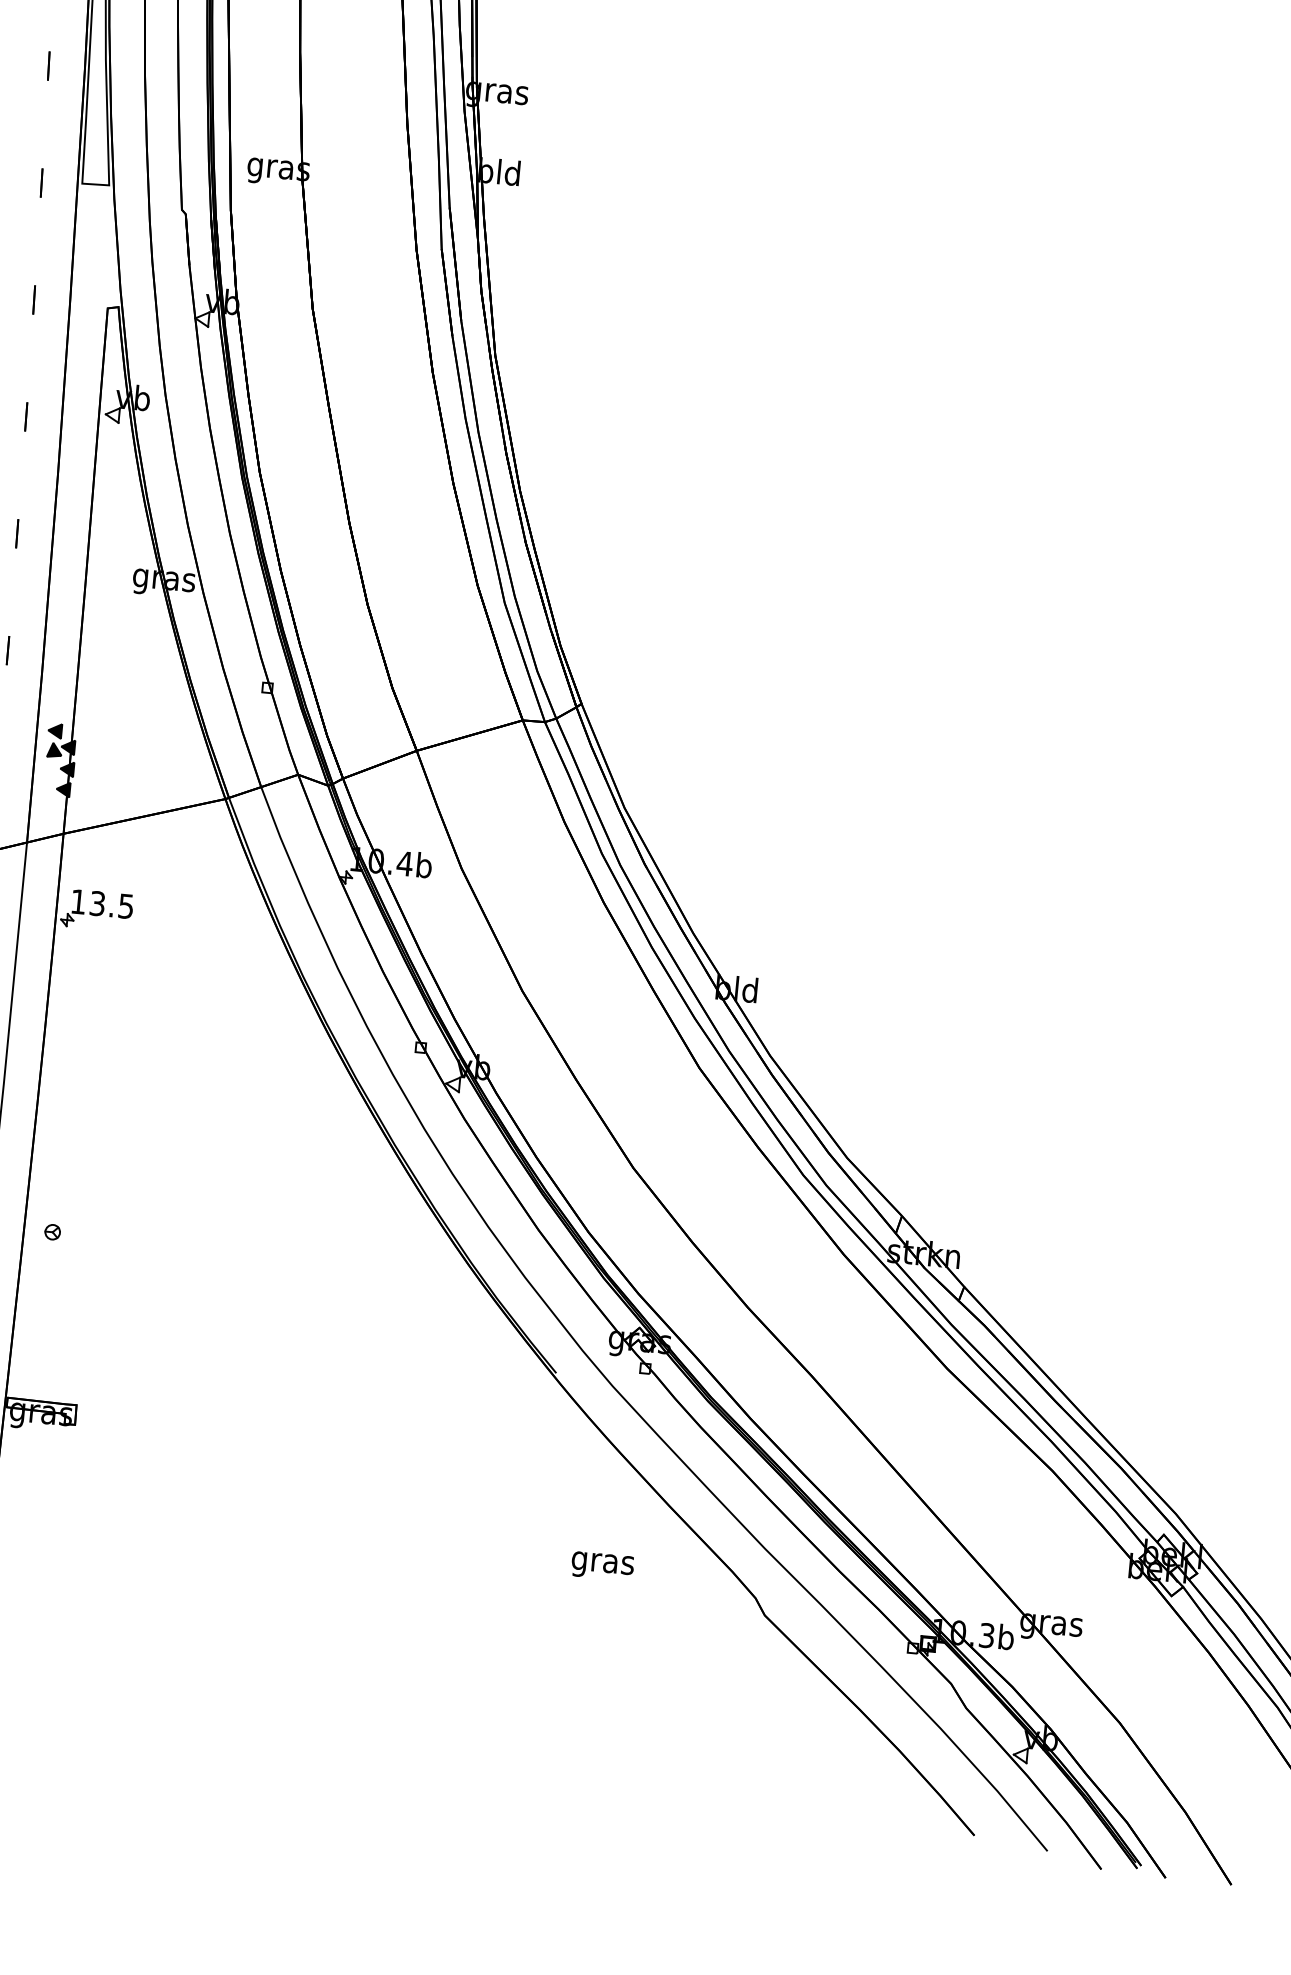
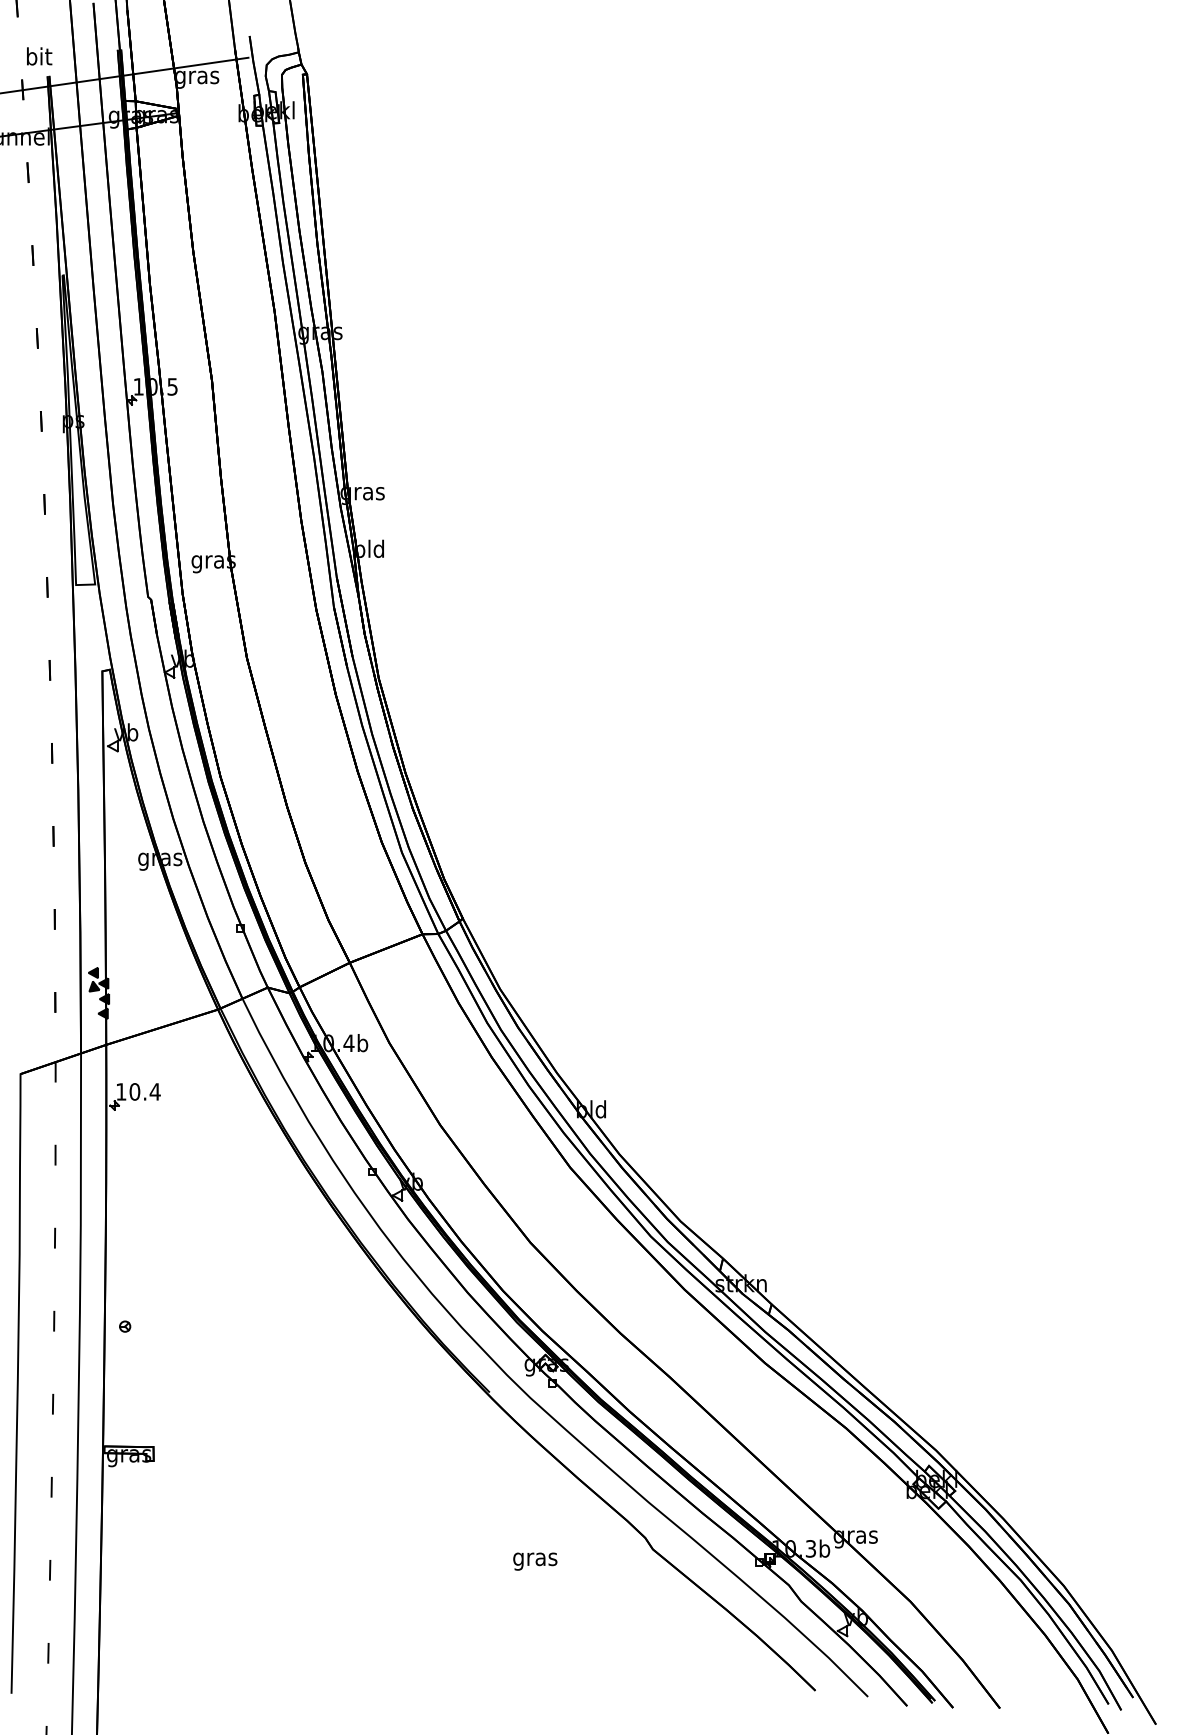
text: (111, 904) -> (144, 1091), 13.5 -> 10.4
text: (602, 1566) -> (535, 1561), moved

